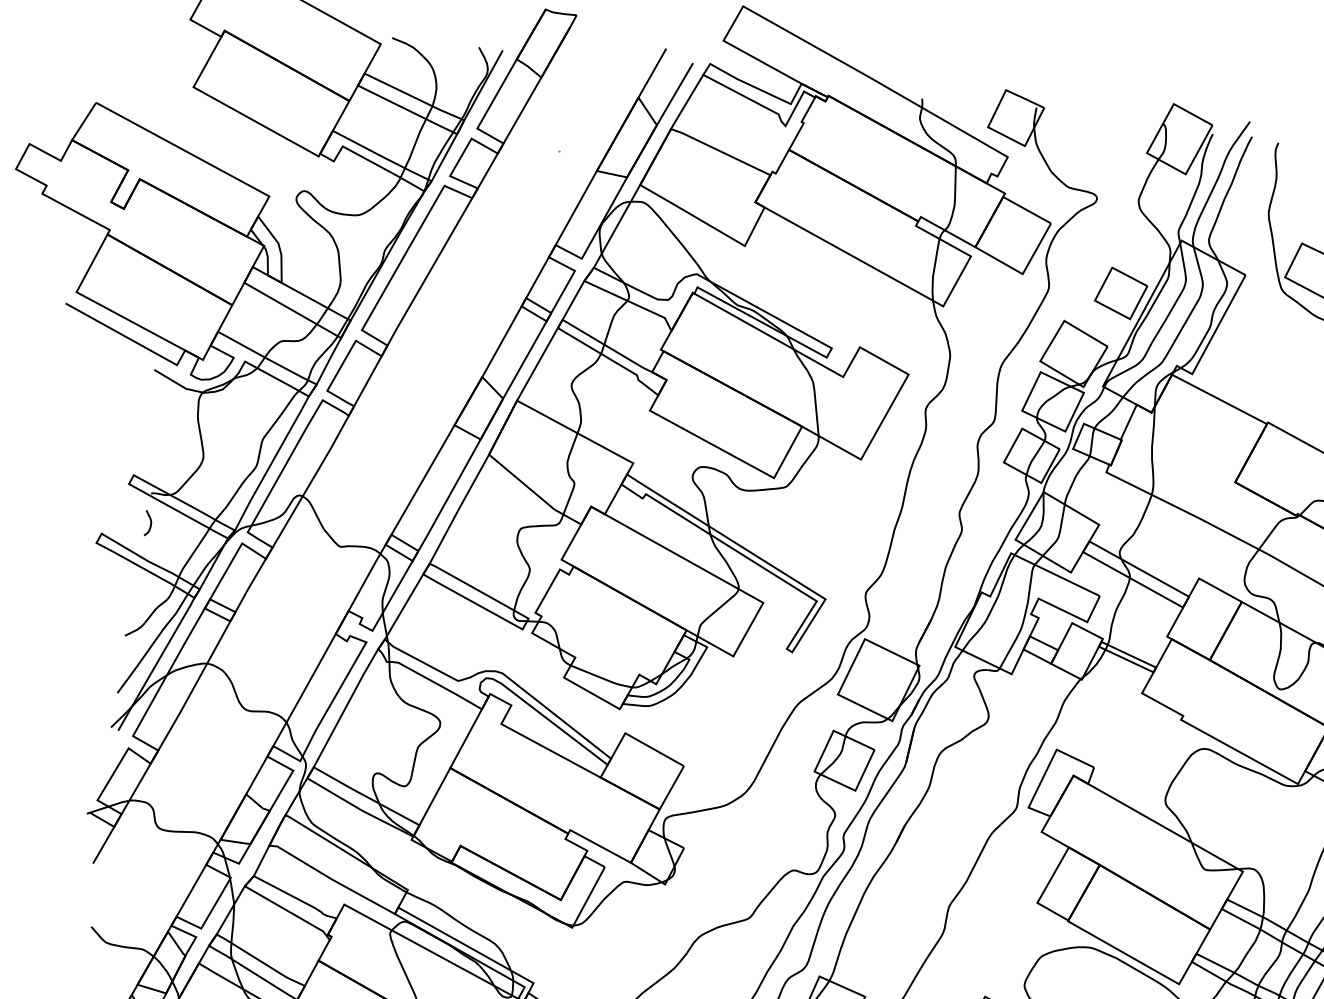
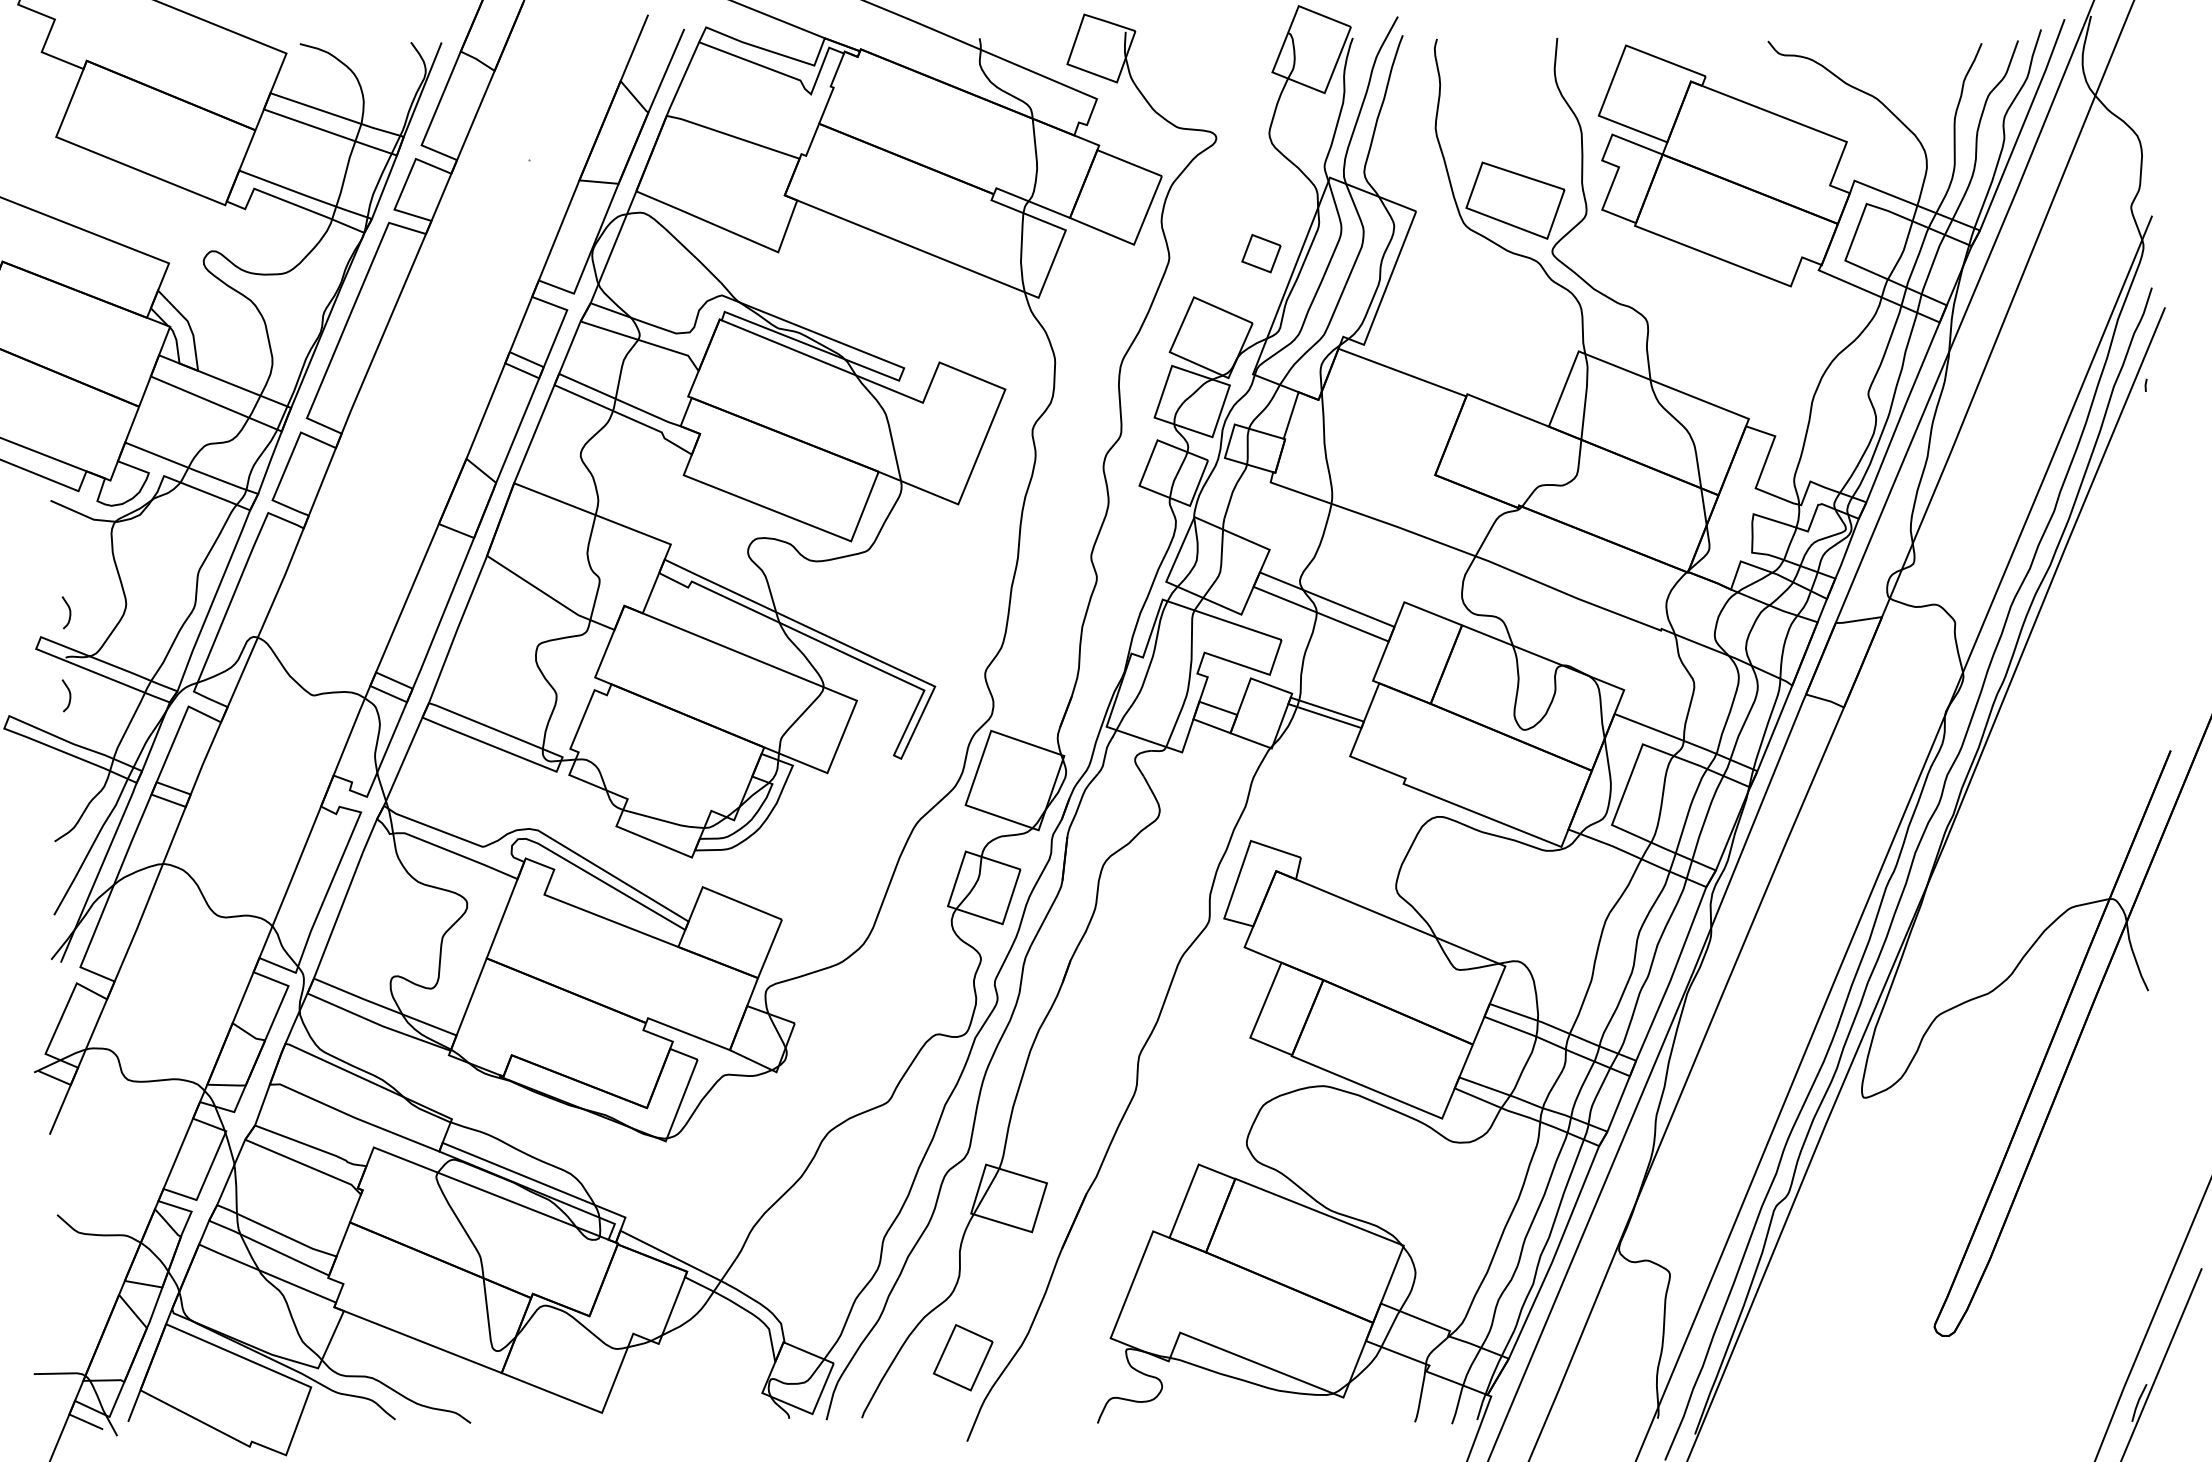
part: (1121, 293) -> (1261, 253), size x0.6
curve: (158, 458) -> (69, 612), added

